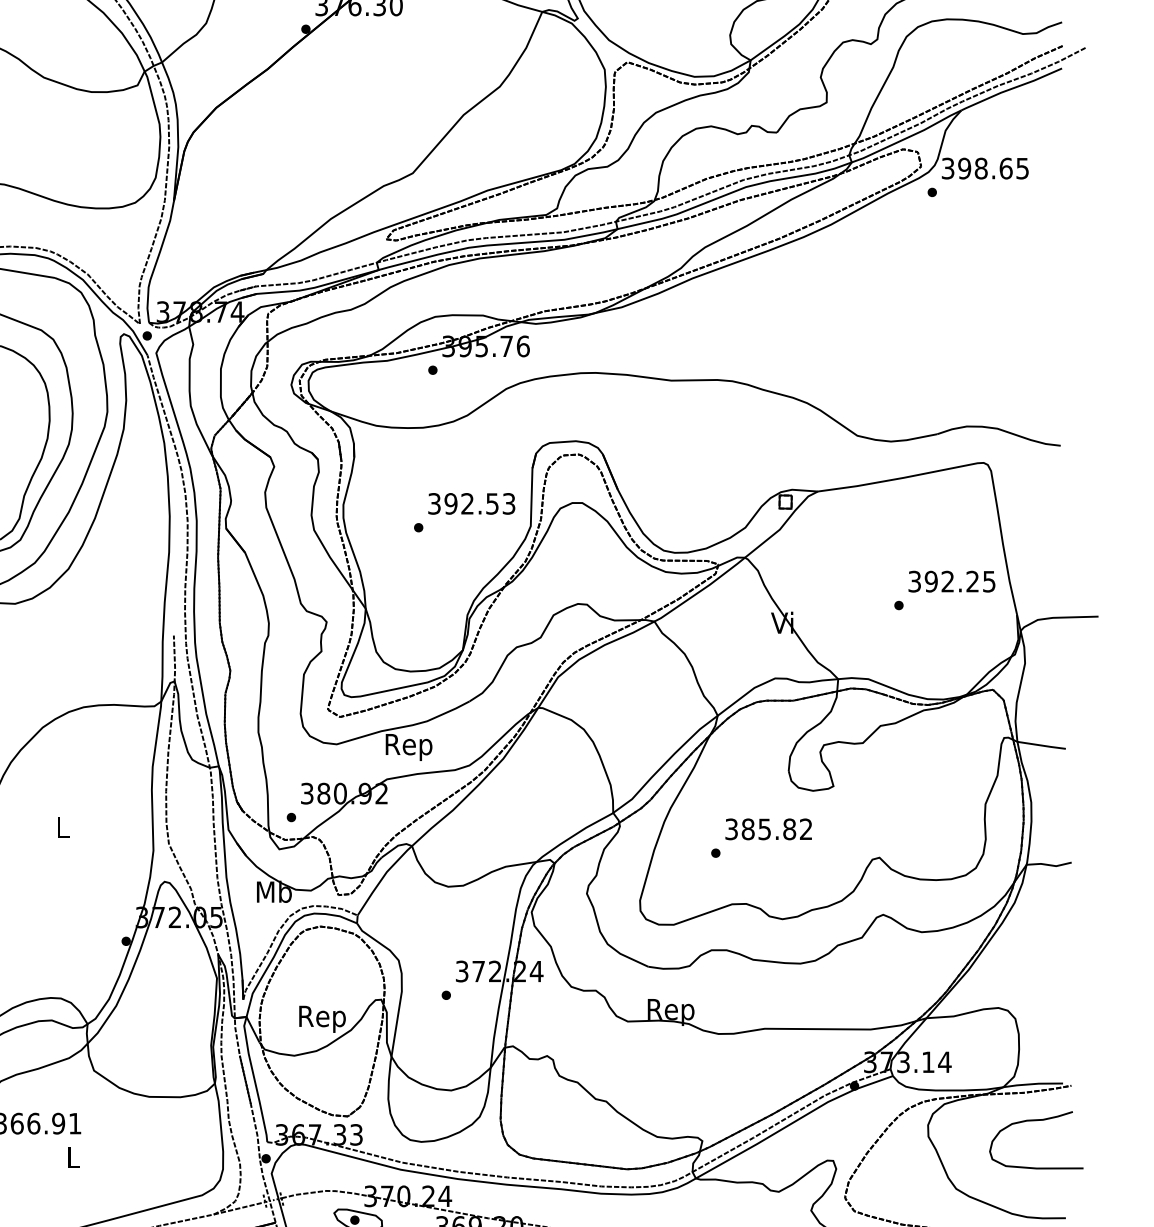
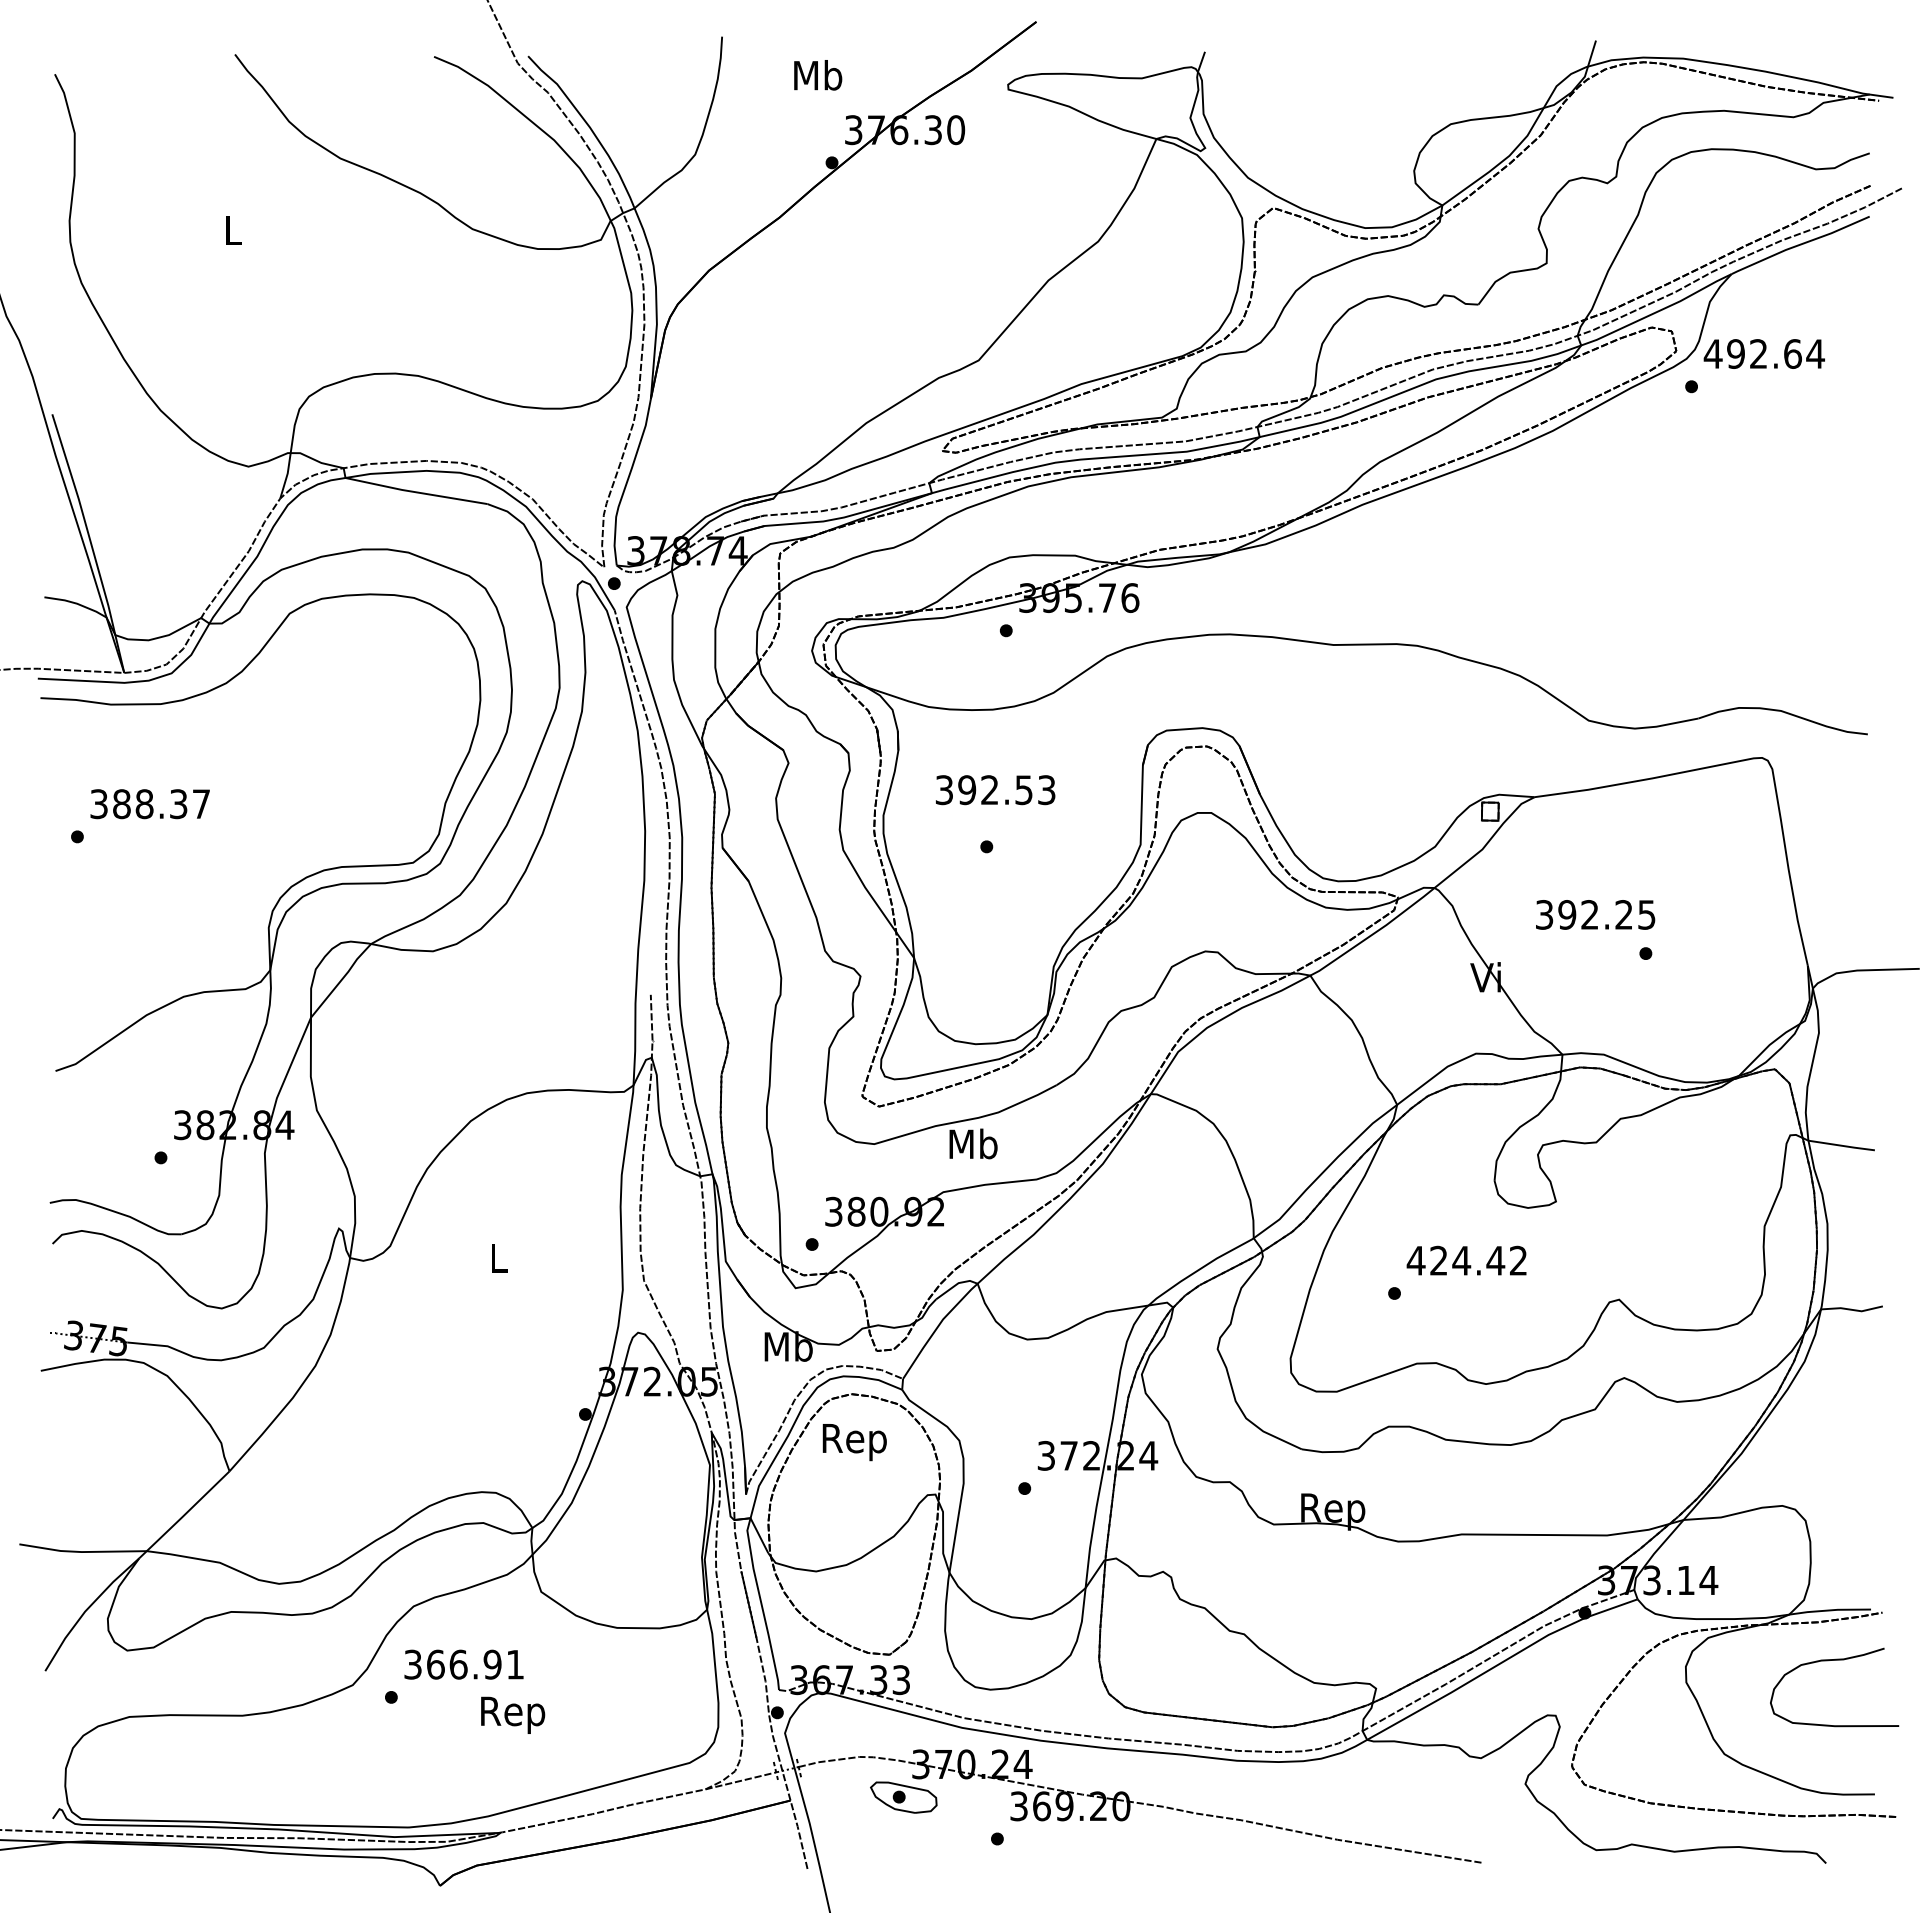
text: (985, 168) -> (1764, 353), 398.65 -> 492.64
text: (471, 504) -> (995, 790), moved
text: (951, 581) -> (1595, 914), moved
text: (409, 746) -> (973, 1147), Rep -> Mb
text: (760, 829) -> (1455, 1260), 385.82 -> 424.42
text: (322, 1019) -> (854, 1442), moved
text: (73, 1159) -> (513, 1714), L -> Rep

